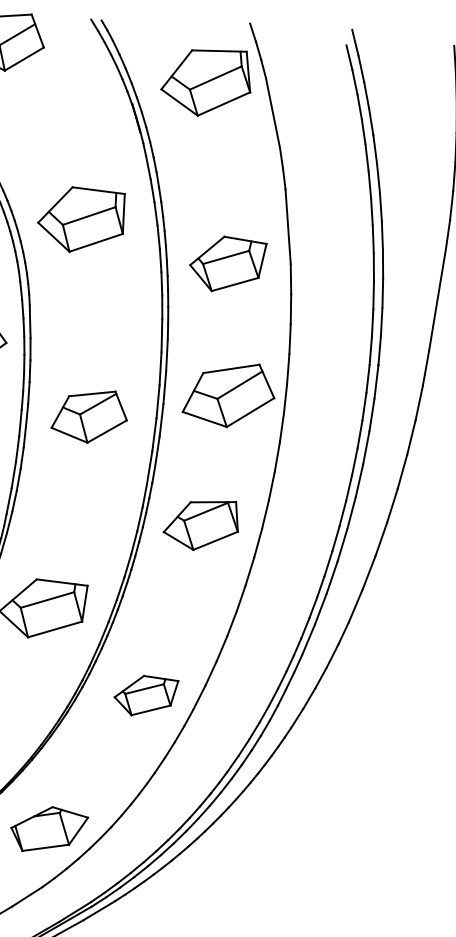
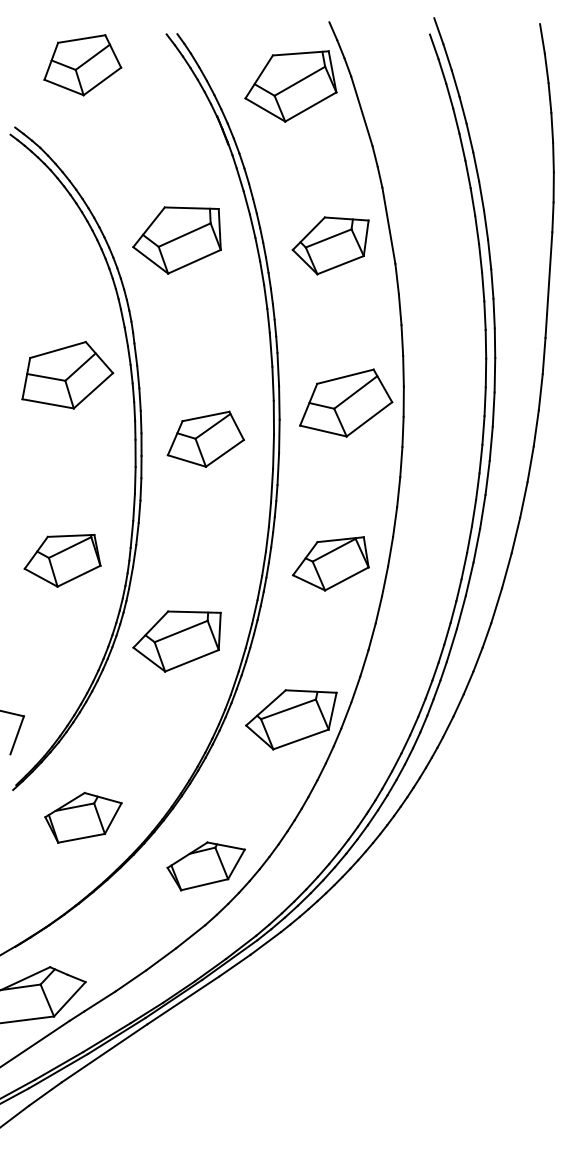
part: (227, 264) -> (330, 245), moved
part: (201, 524) -> (330, 563), moved
part: (145, 696) -> (291, 719), size x1.43

